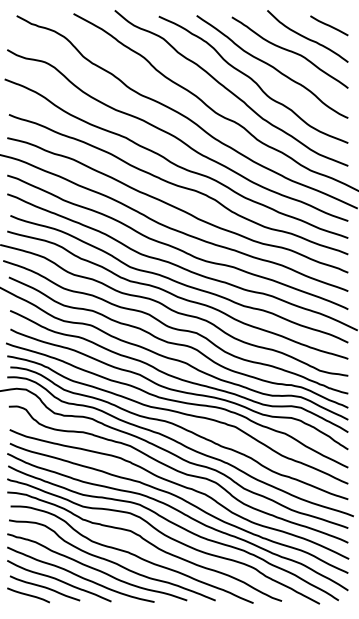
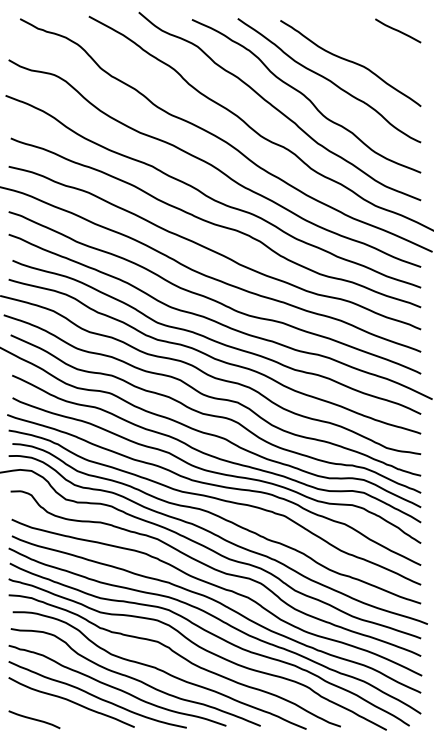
curve: (308, 37) -> (372, 45), removed
curve: (44, 587) -> (53, 710), removed

